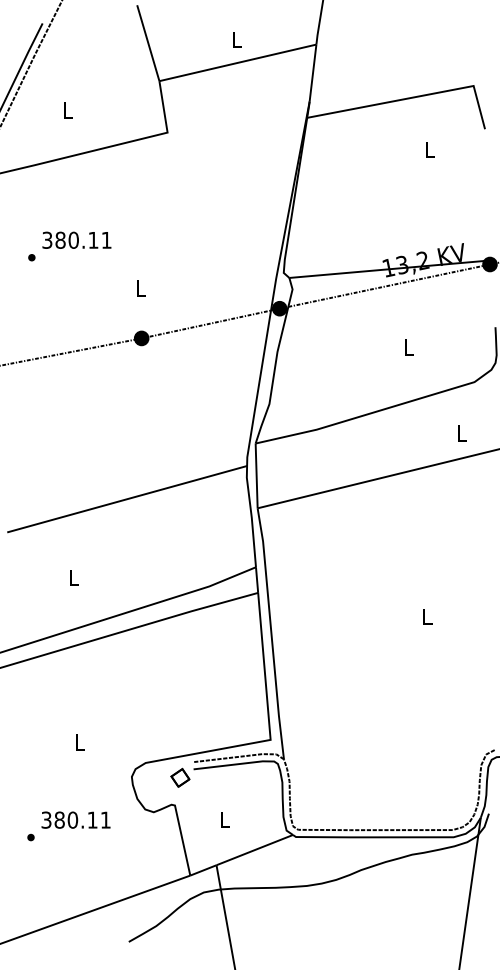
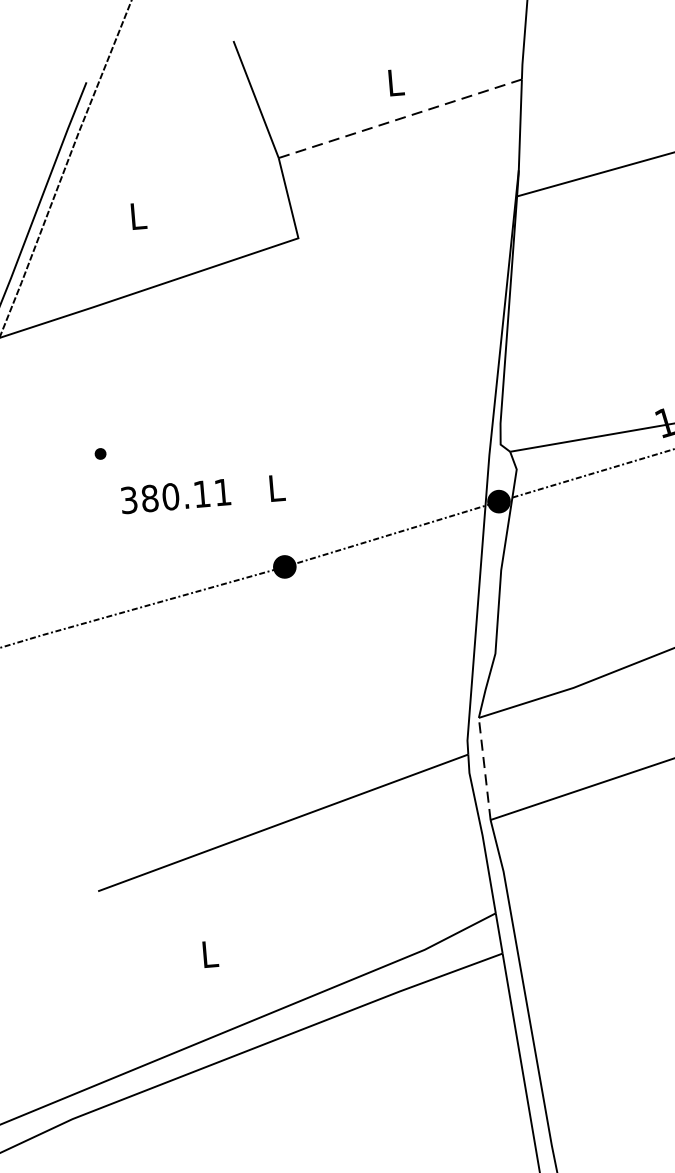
line: (237, 62) -> (399, 118), solid -> dashed
text: (76, 239) -> (175, 495), moved
line: (256, 475) -> (484, 768), solid -> dashed

